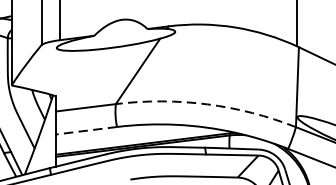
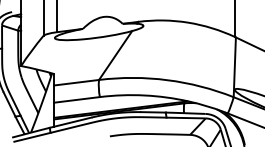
arc: (207, 104) -> (167, 80), dashed -> solid
line: (87, 130) -> (77, 99), dashed -> solid

